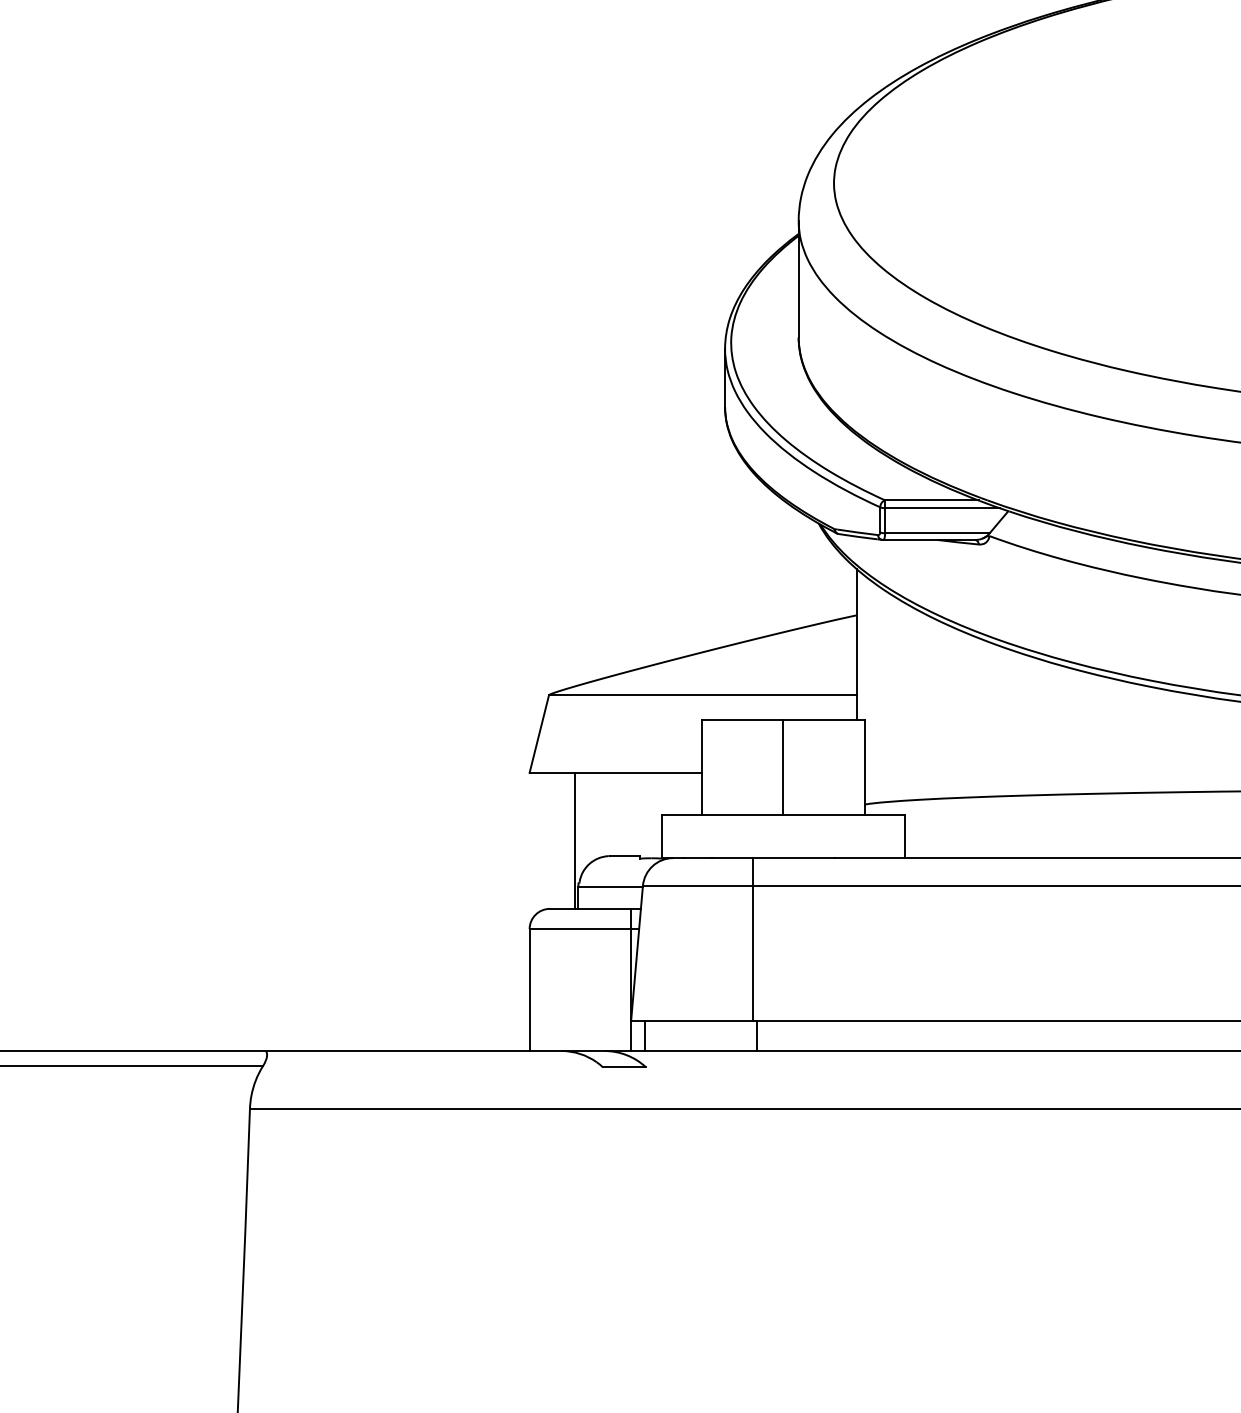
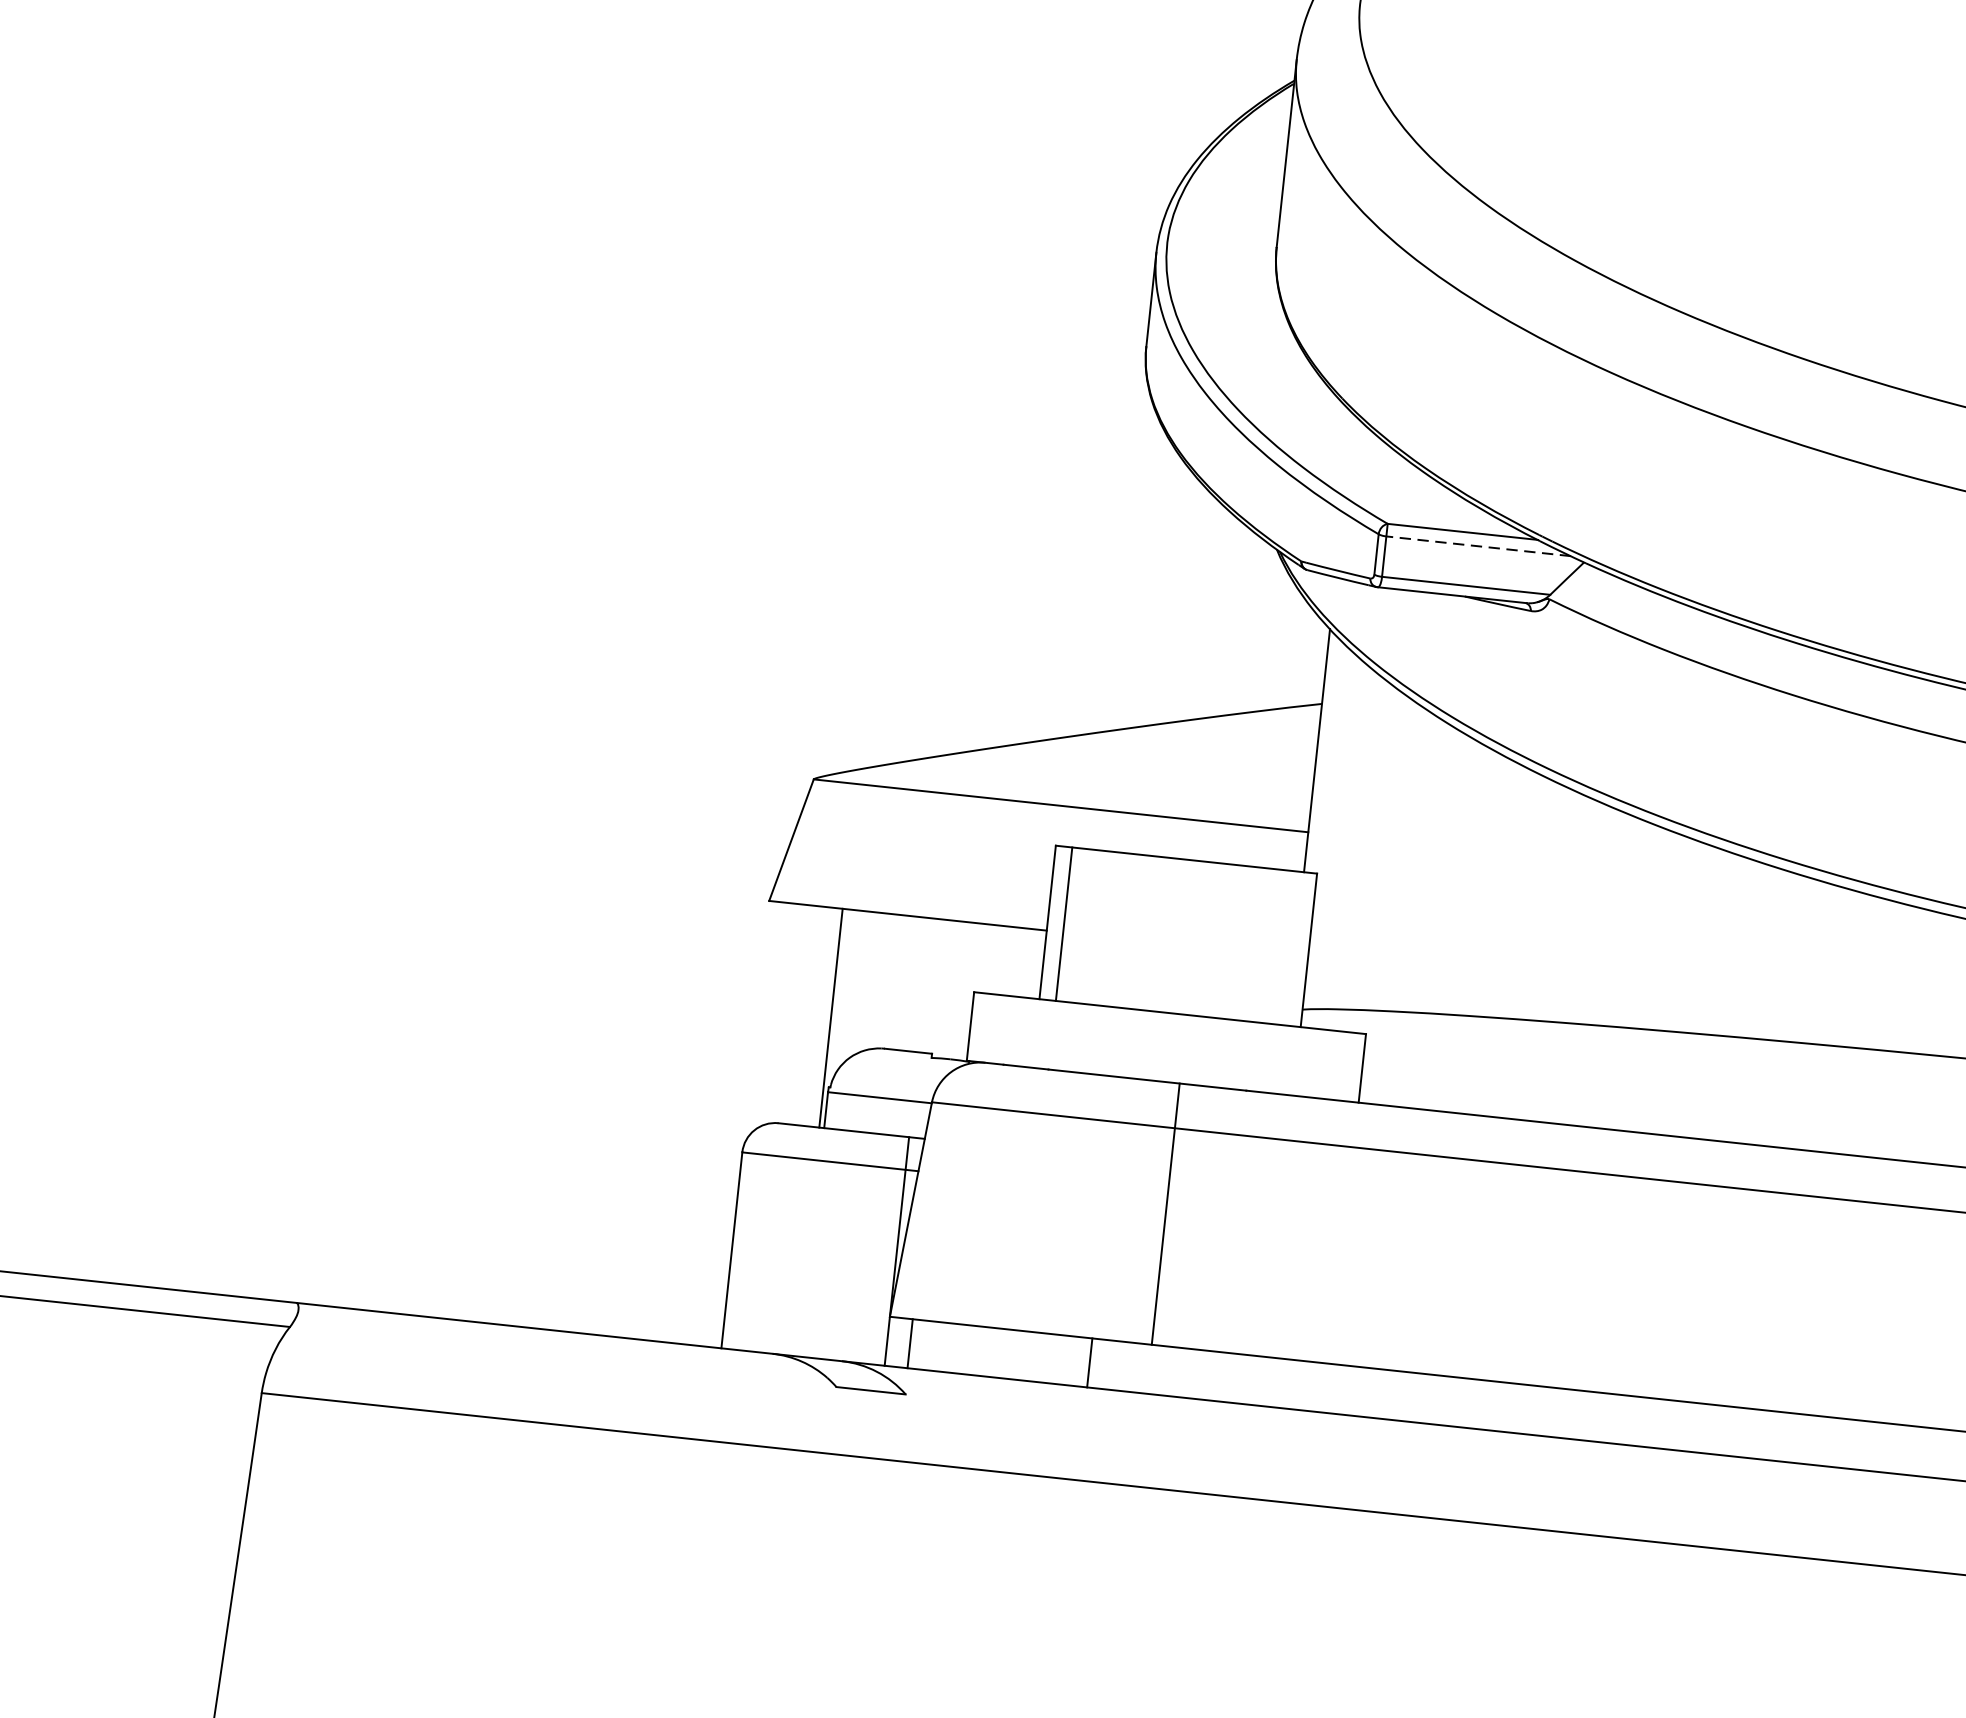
line: (942, 508) -> (1478, 546), solid -> dashed
line: (783, 767) -> (1064, 923), moved
line: (753, 939) -> (1166, 1214), moved

